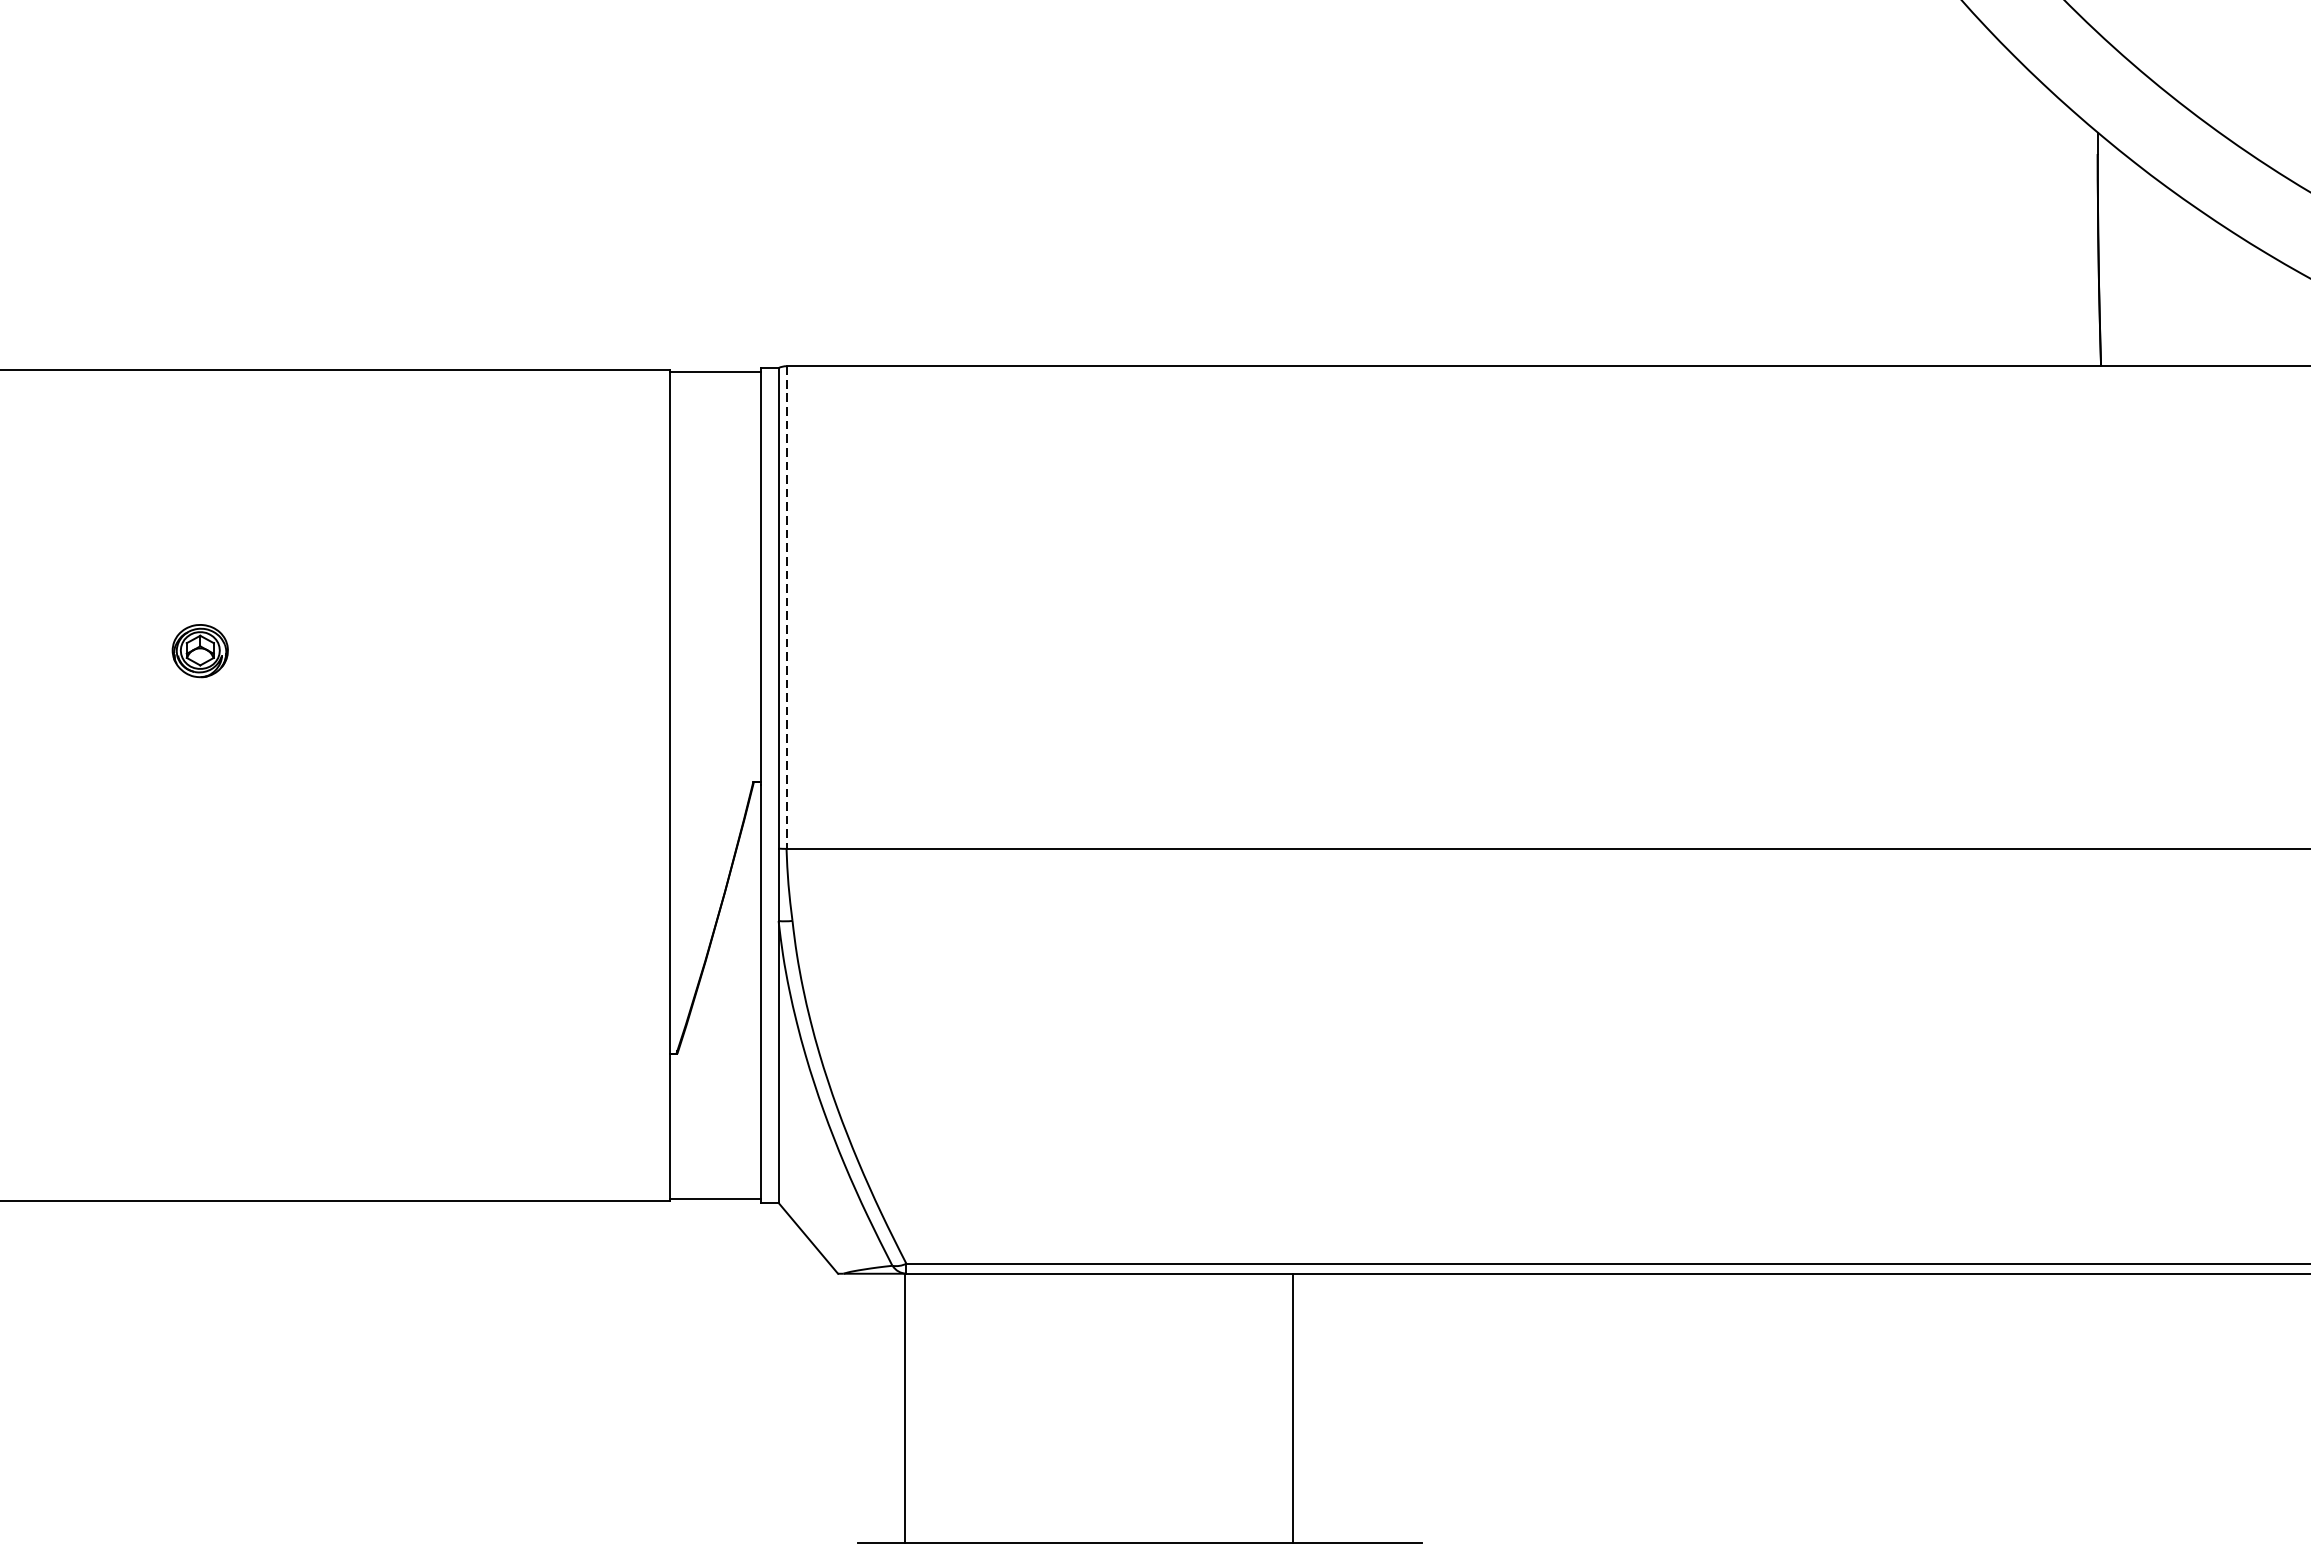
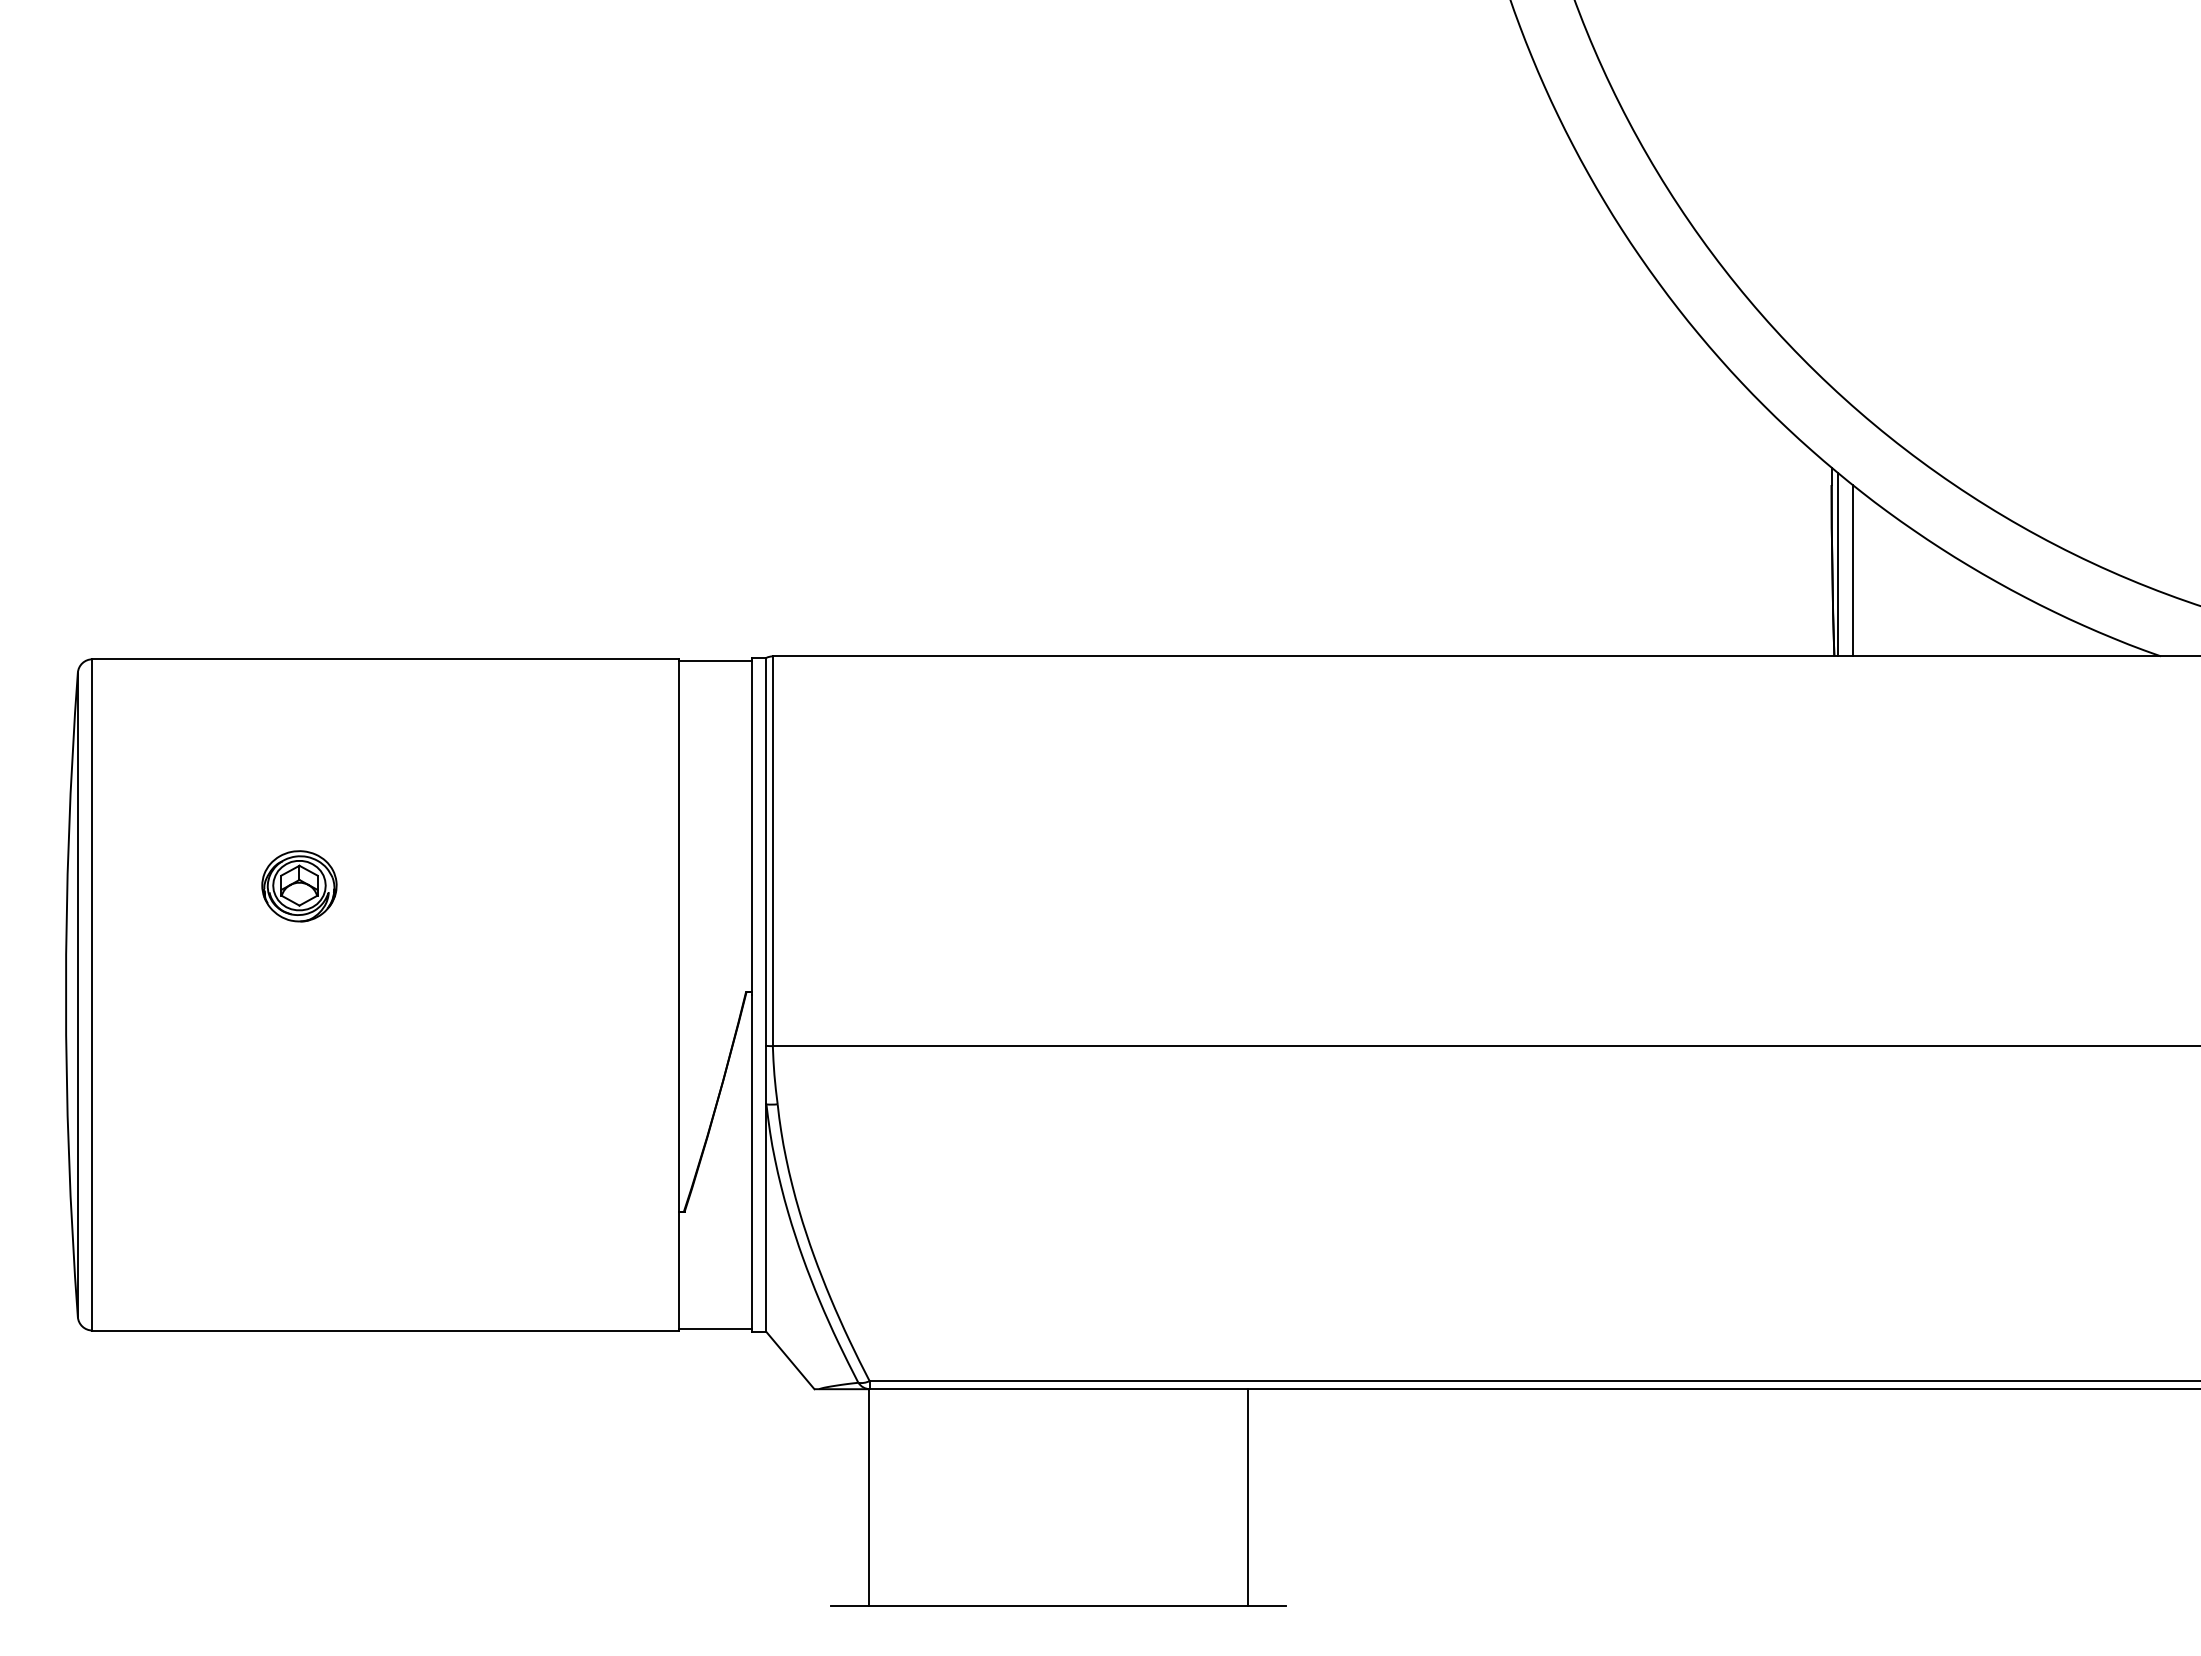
line: (2106, 252) -> (1838, 564), added
line: (2123, 259) -> (1852, 570), added
line: (786, 607) -> (772, 851), dashed -> solid
part: (200, 651) -> (299, 886), size x1.67
line: (1292, 1407) -> (1247, 1497), moved

